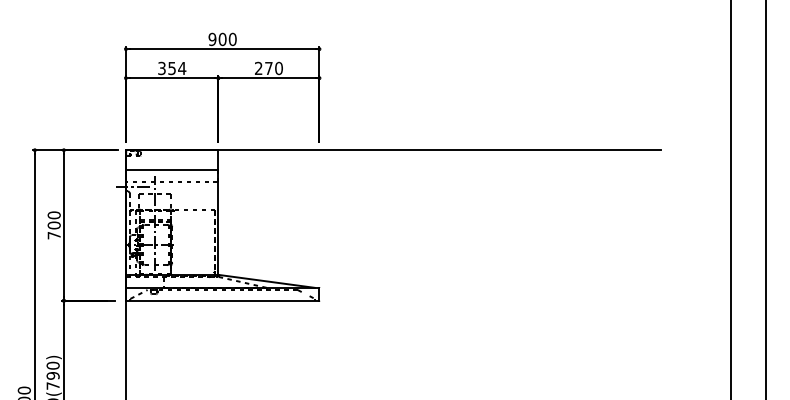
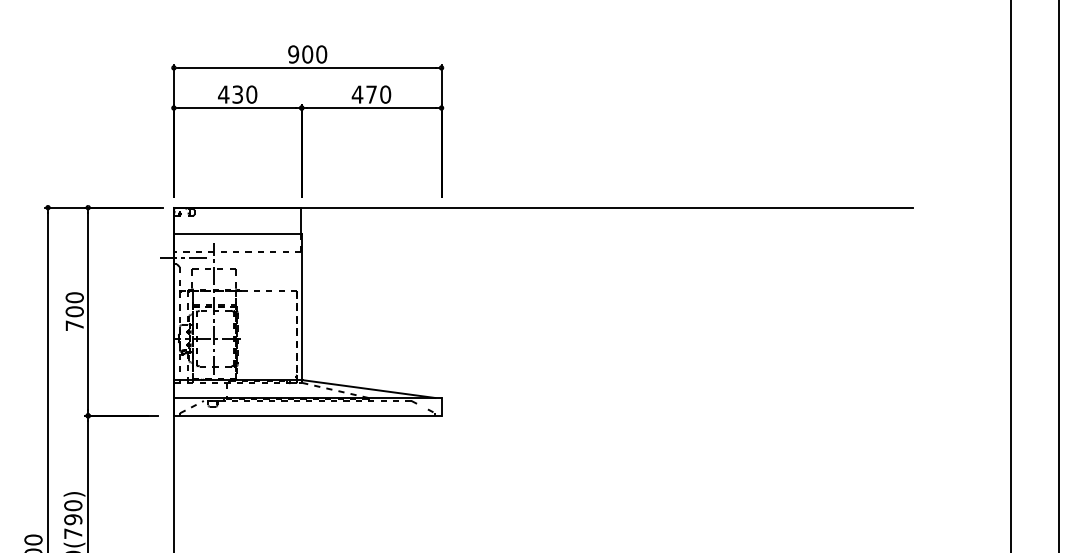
text: (258, 67) -> (357, 93), 270 -> 470
text: (171, 68) -> (236, 94), 354 -> 430

